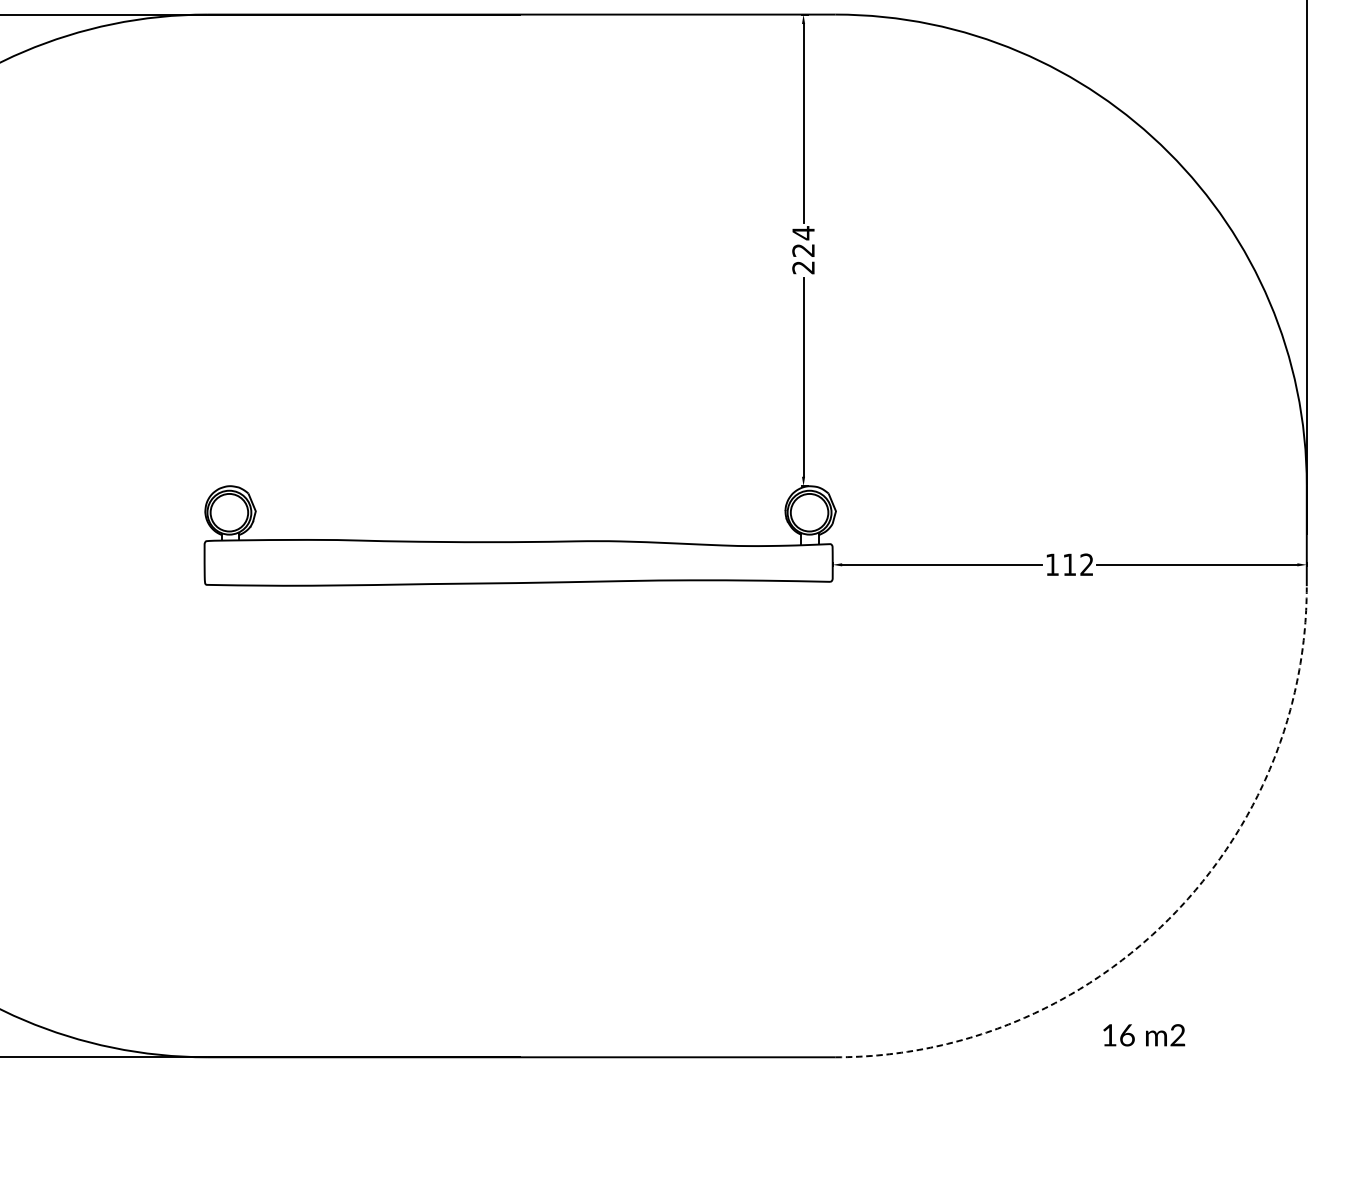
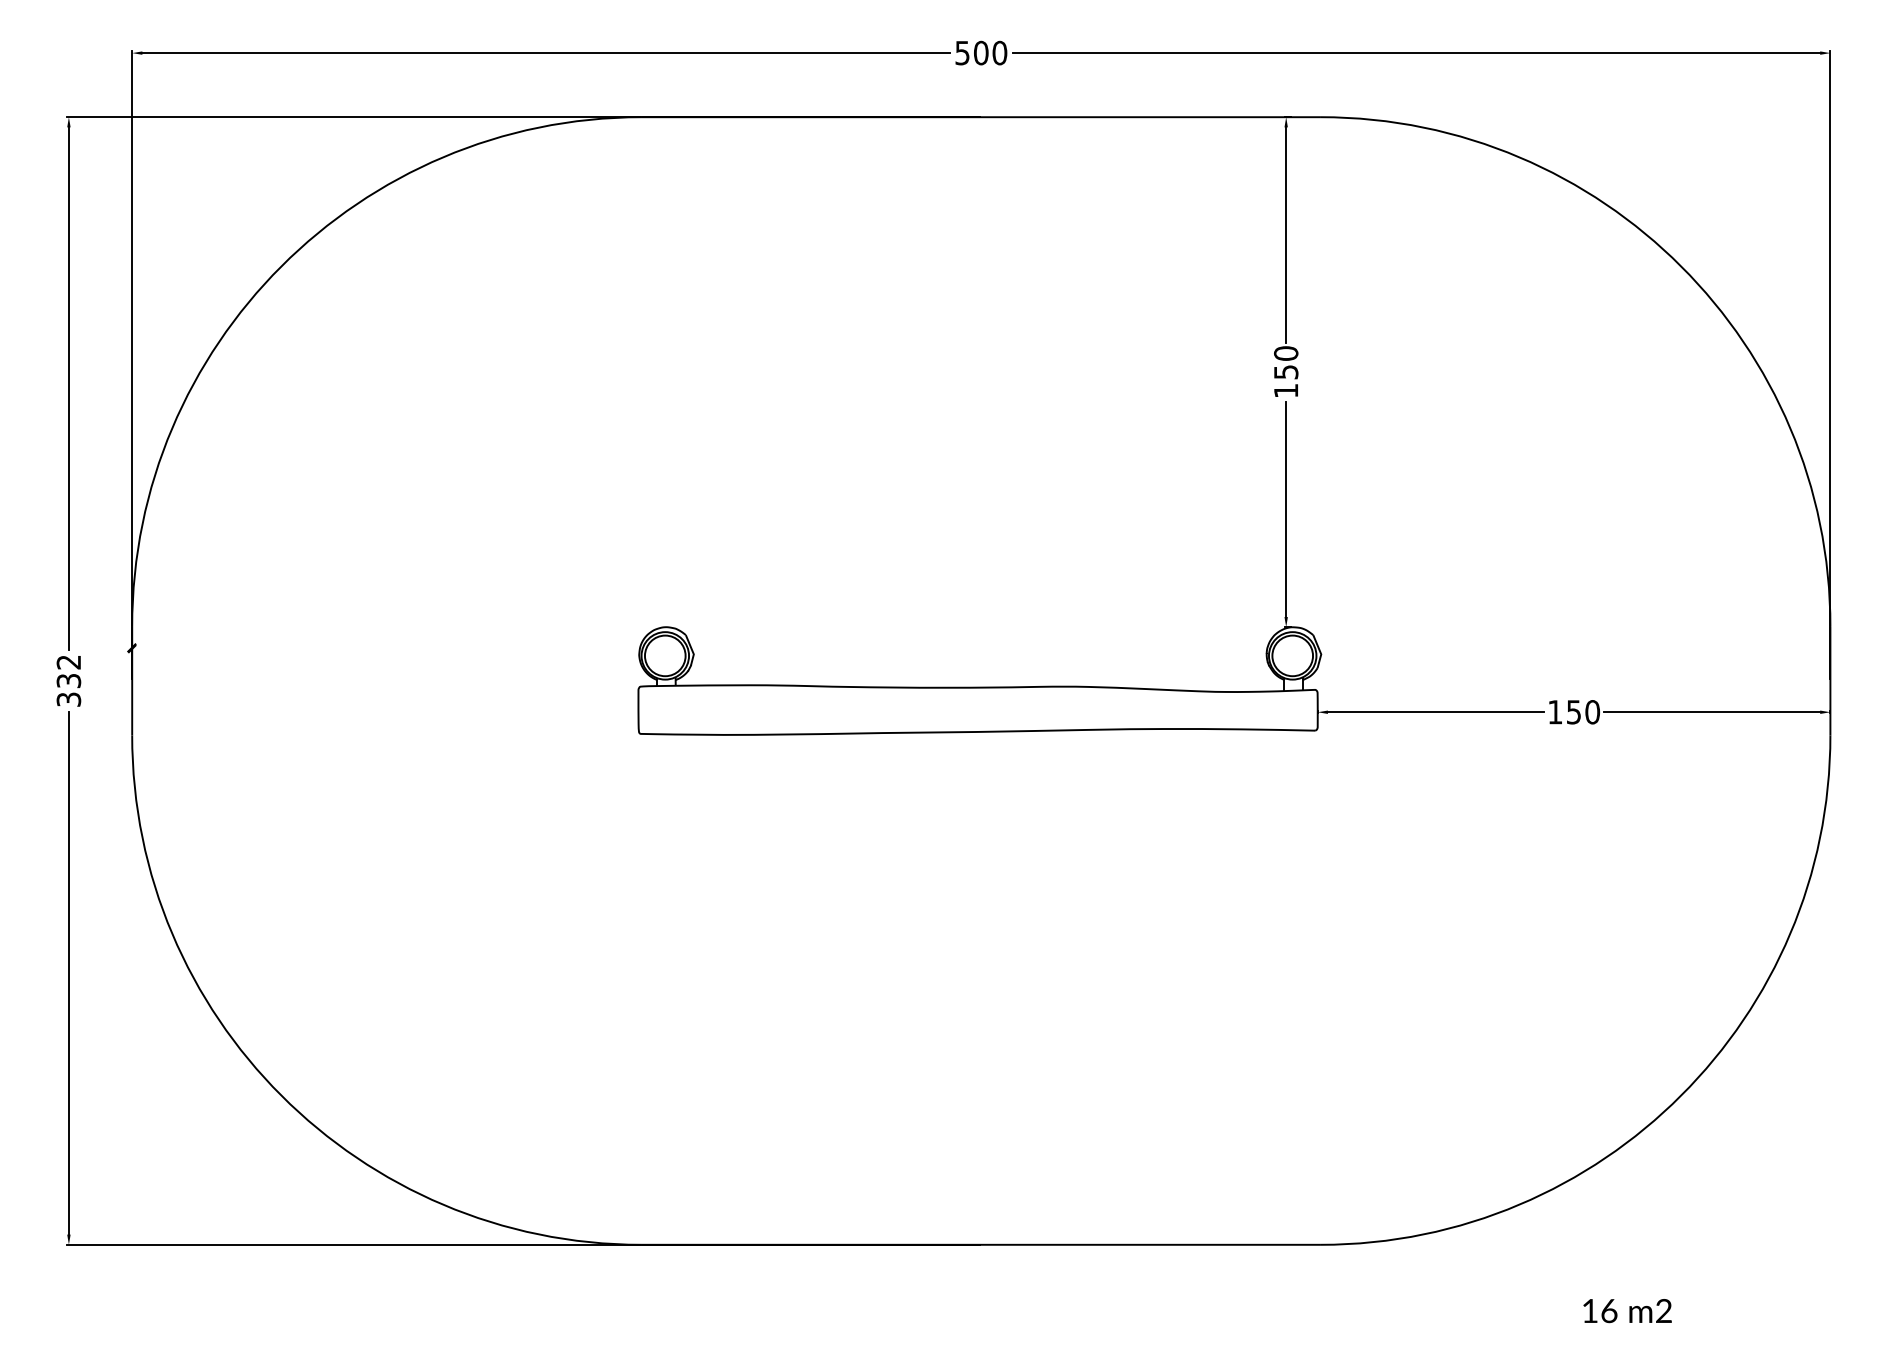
text: (803, 249) -> (1286, 371), 224 -> 150
text: (1078, 565) -> (1583, 712), 112 -> 150
arc: (1169, 919) -> (1681, 1095), dashed -> solid
text: (1144, 1035) -> (1627, 1311), moved

